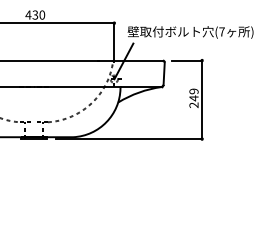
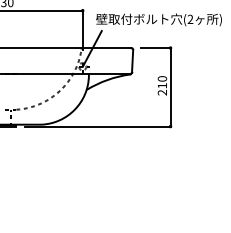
text: (221, 31) -> (189, 18), (7 -> (2
text: (193, 94) -> (161, 81), 249 -> 210

